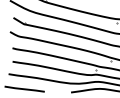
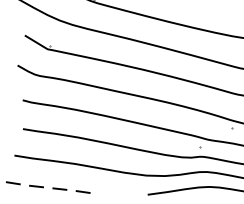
line: (25, 89) -> (50, 188), solid -> dashed

